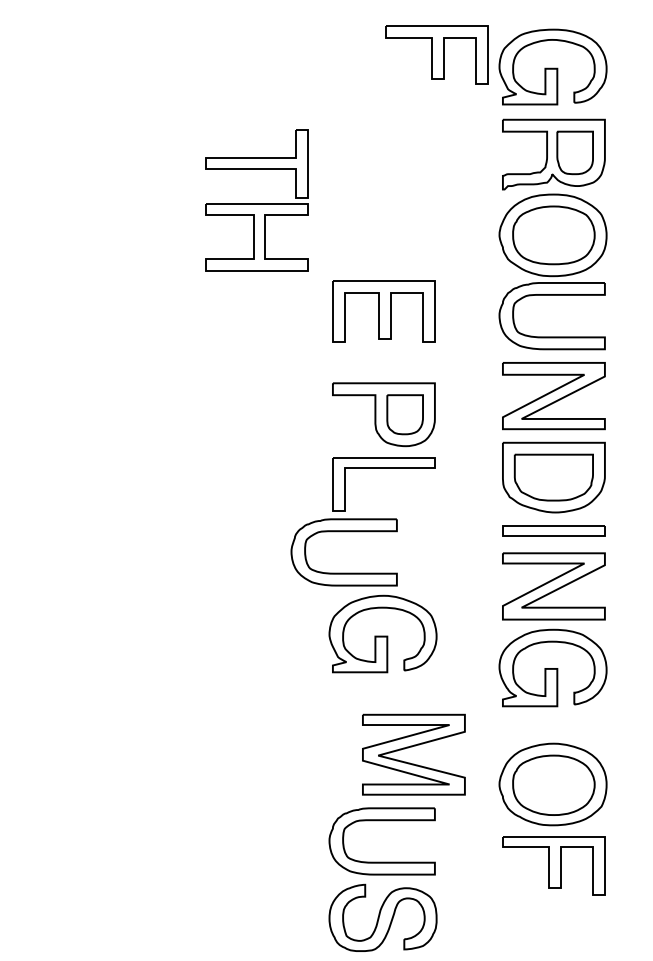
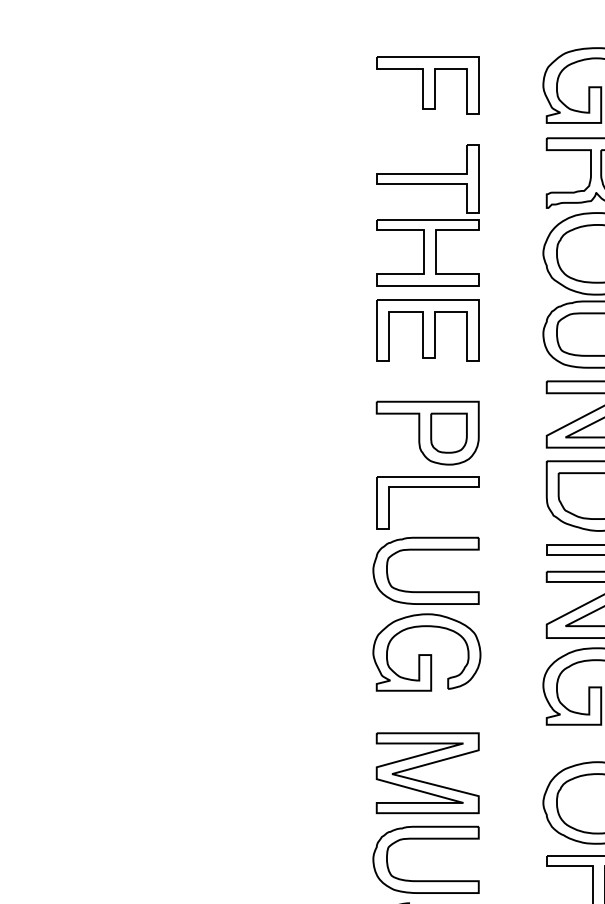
part: (436, 54) -> (427, 84), moved
part: (256, 200) -> (427, 215), moved
part: (343, 532) -> (425, 550), moved
part: (412, 747) -> (426, 765), moved

